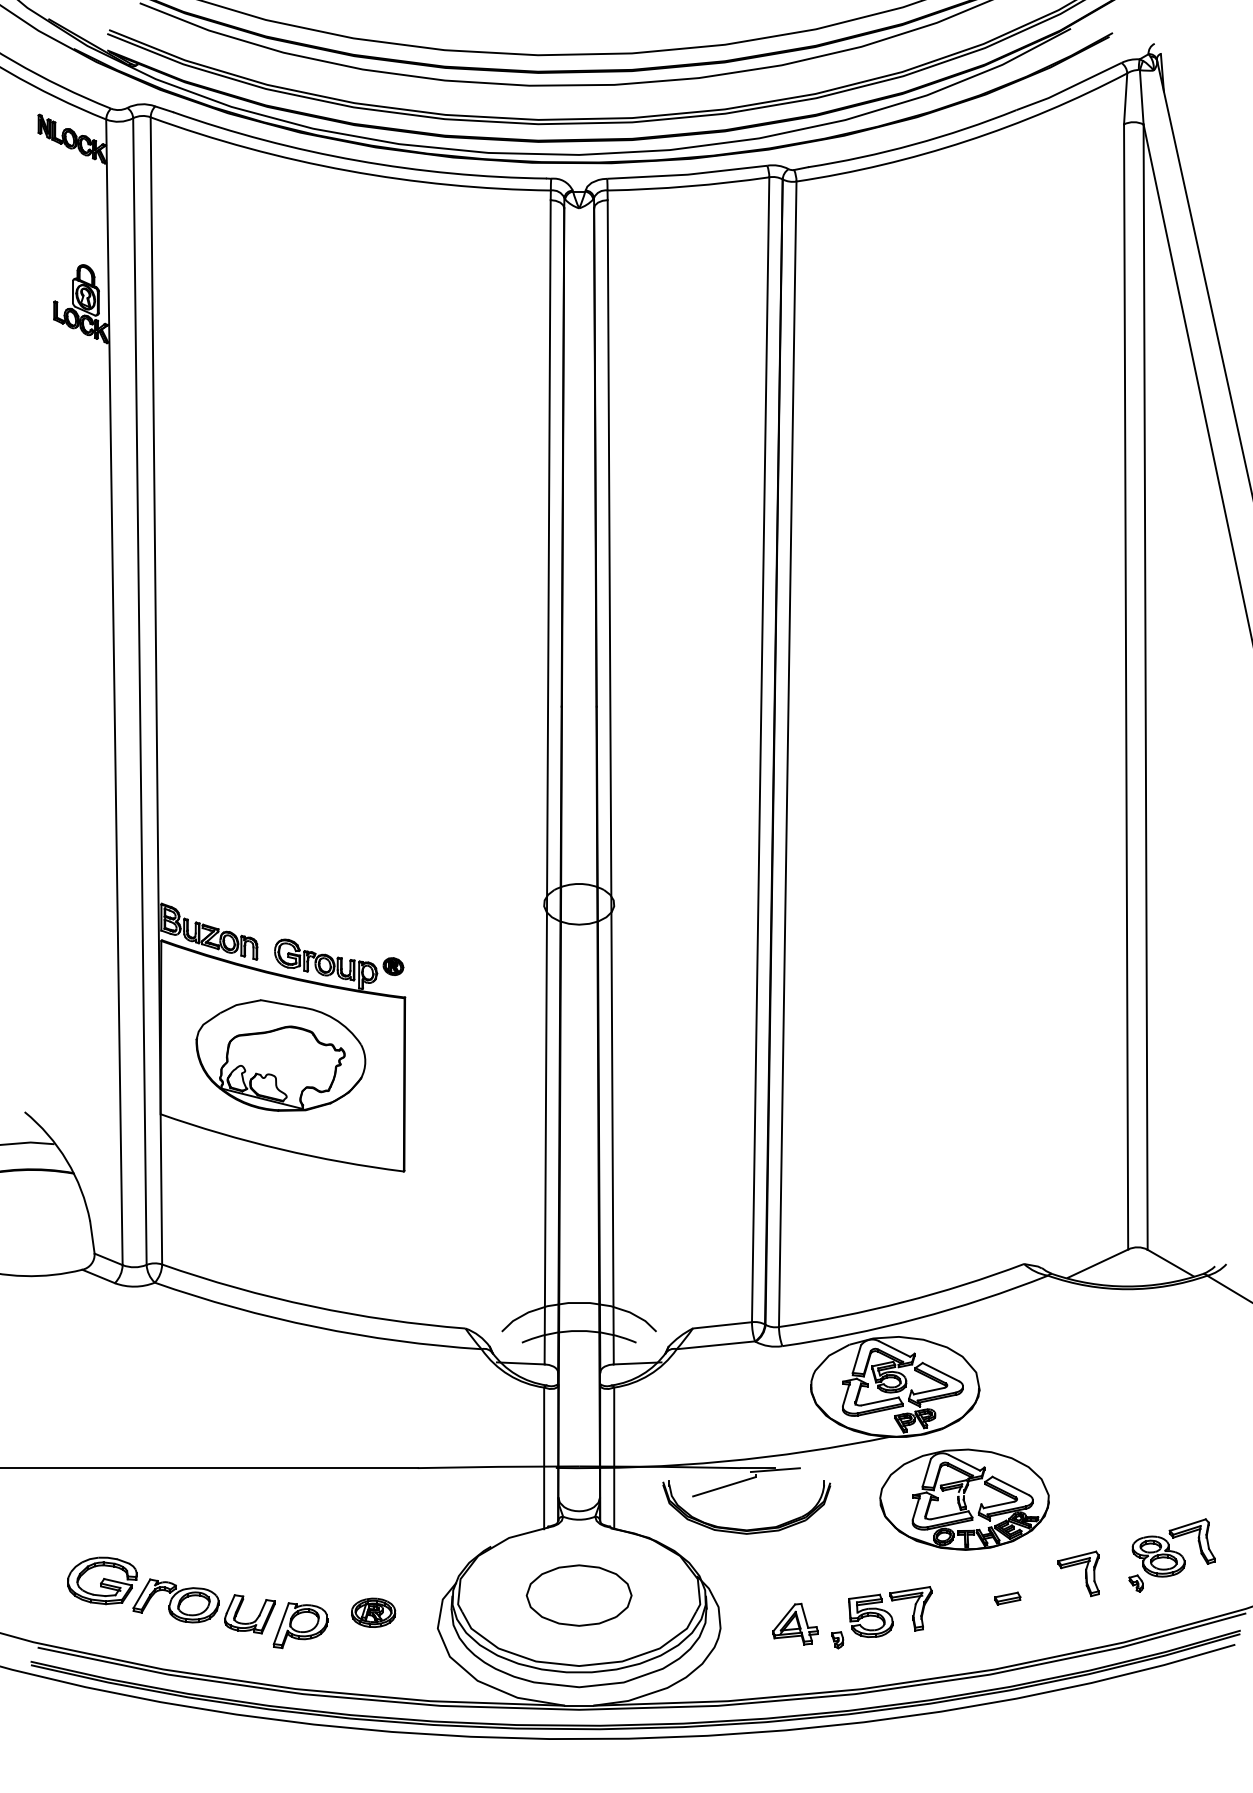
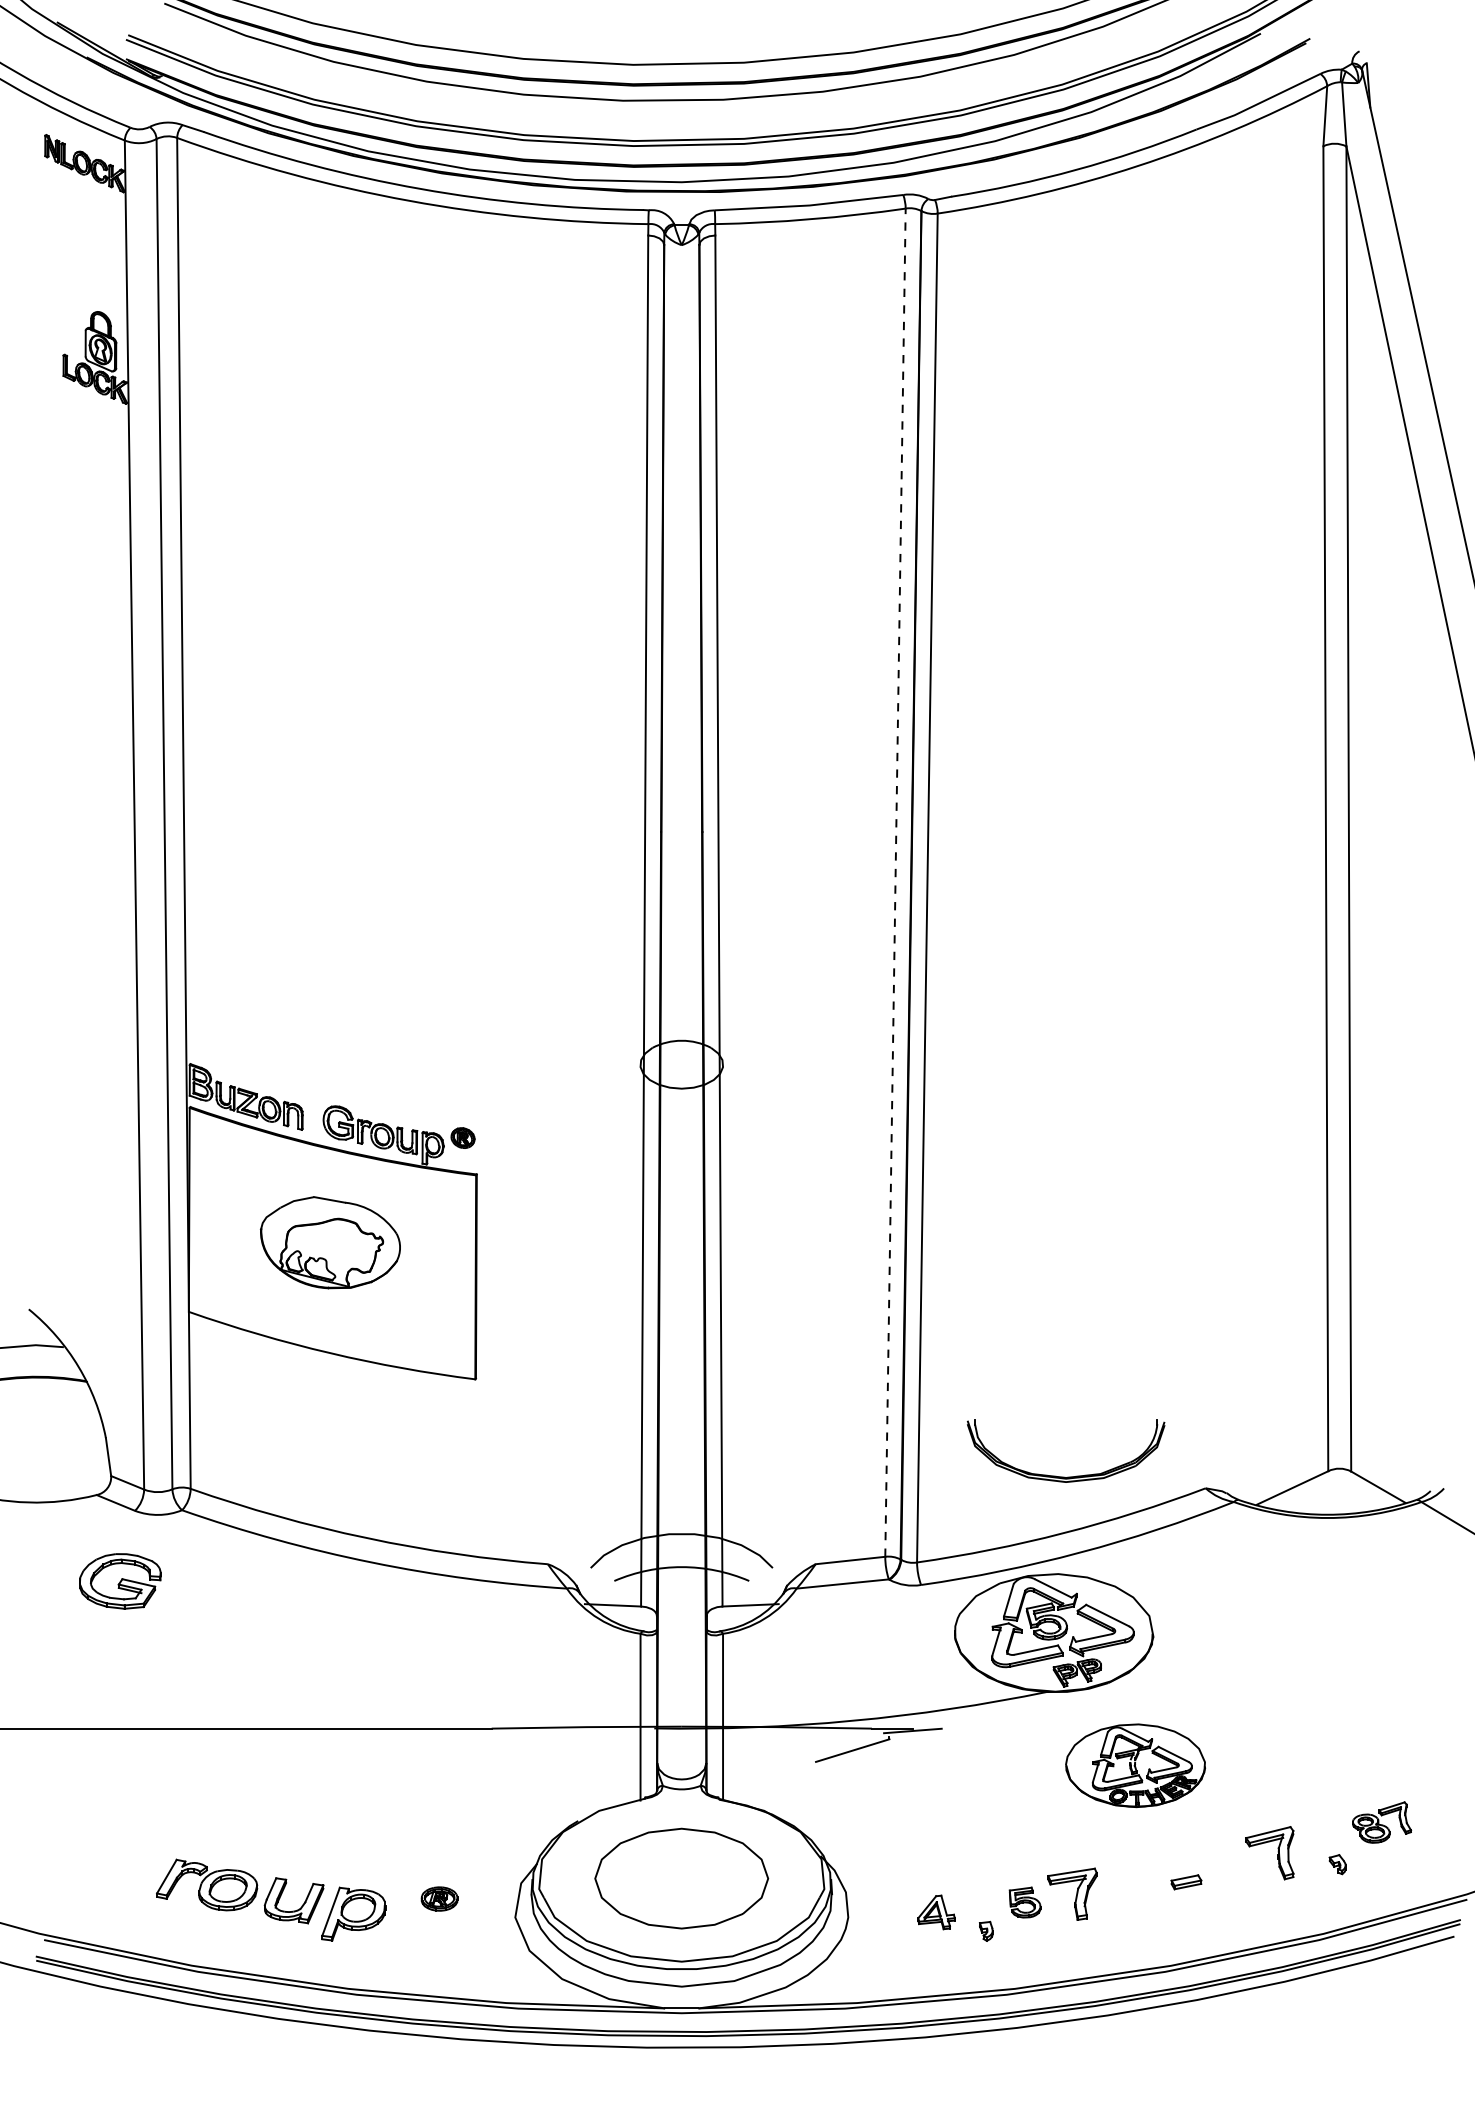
line: (760, 749) -> (895, 882), solid -> dashed
part: (280, 1055) -> (330, 1242), size x0.7
part: (964, 1499) -> (1135, 1765), size x0.7
part: (747, 1529) -> (1067, 1476), moved
part: (1173, 1547) -> (1381, 1822), size x0.6
part: (102, 1580) -> (120, 1581), moved
part: (578, 1595) -> (681, 1878), size x1.4
part: (373, 1612) -> (439, 1898), size x0.7
part: (870, 1615) -> (1024, 1902), size x0.6
part: (795, 1624) -> (936, 1912), size x0.7

